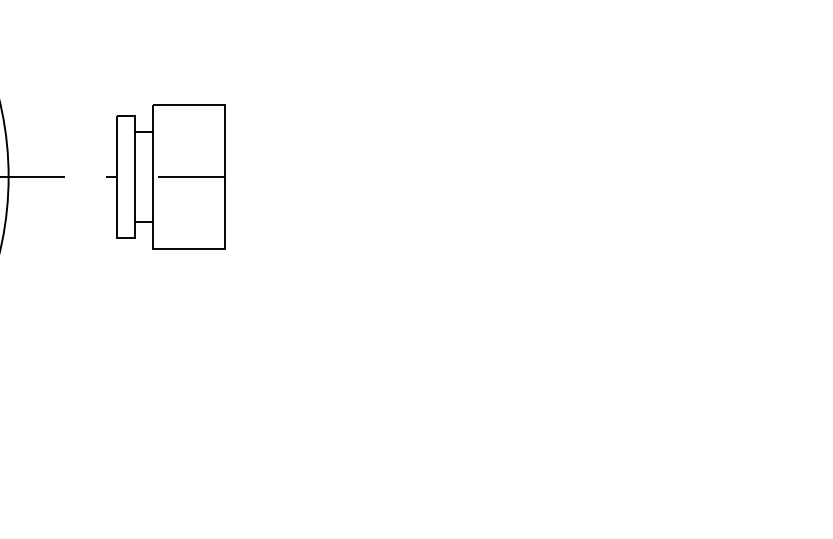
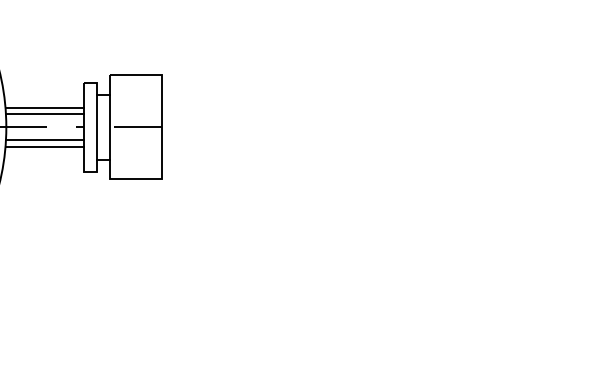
line: (61, 149) -> (44, 107), added
line: (62, 158) -> (45, 114), added
line: (62, 194) -> (45, 140), added
line: (61, 204) -> (44, 147), added

